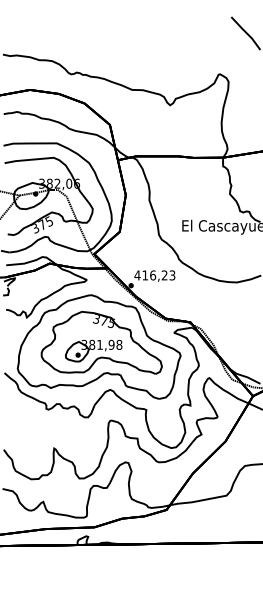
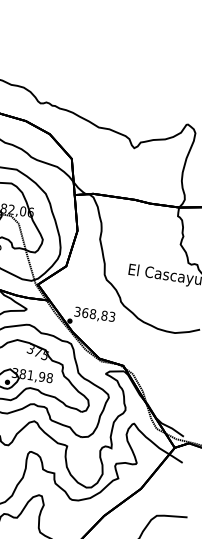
text: (150, 275) -> (90, 313), 416,23 -> 368,83

